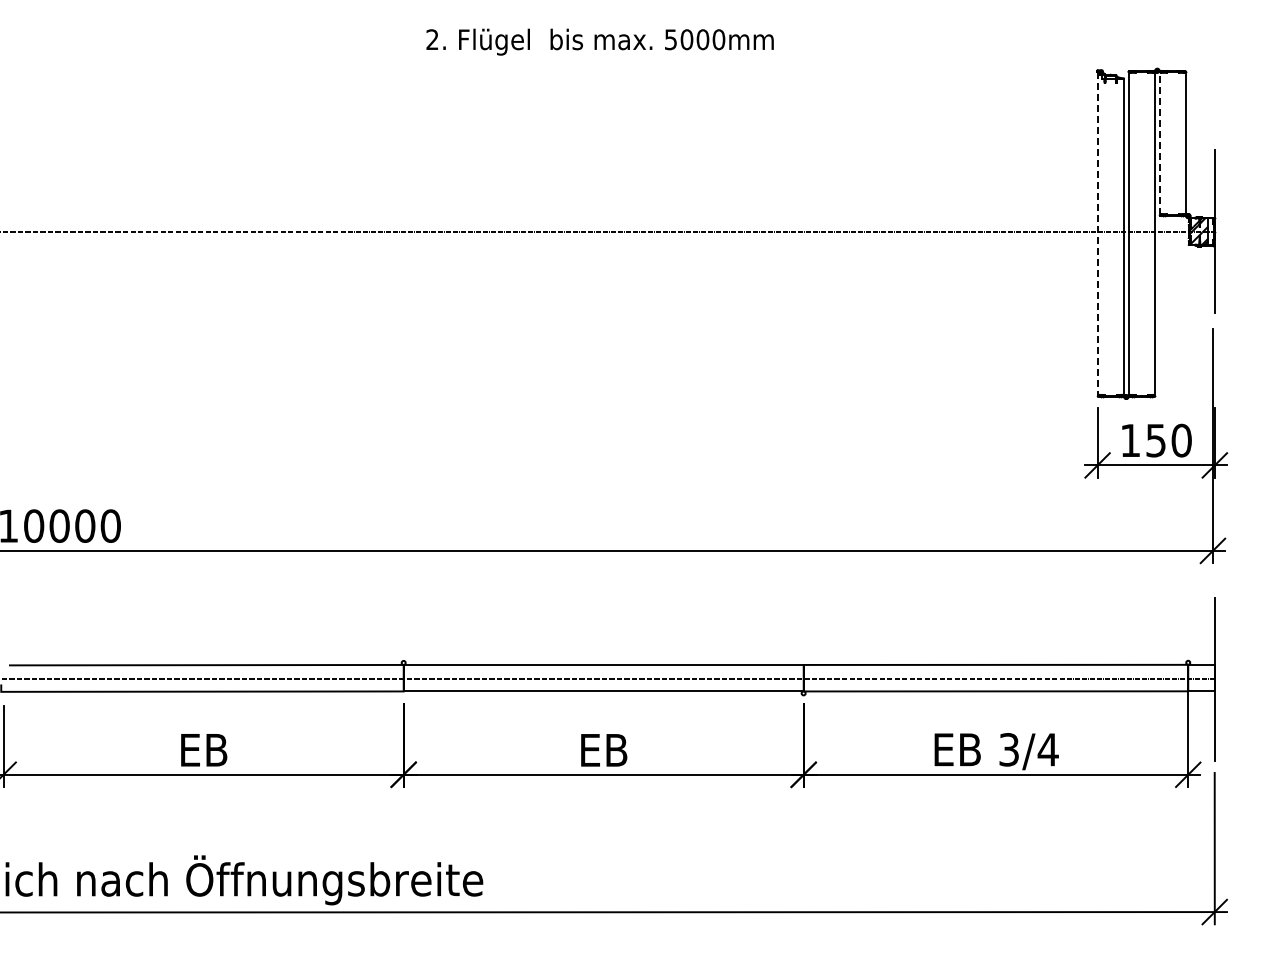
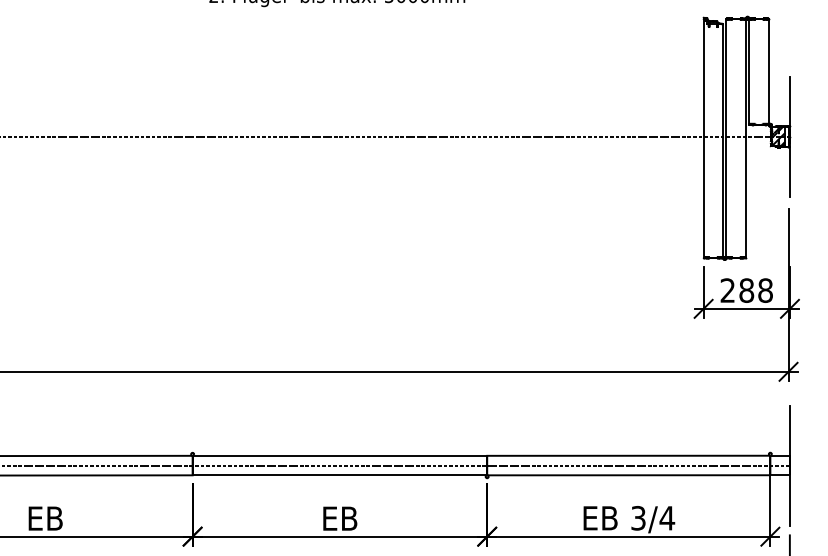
line: (1159, 143) -> (749, 71), dashed -> solid
line: (1097, 233) -> (703, 138), dashed -> solid
text: (1155, 440) -> (746, 290), 150 -> 288

